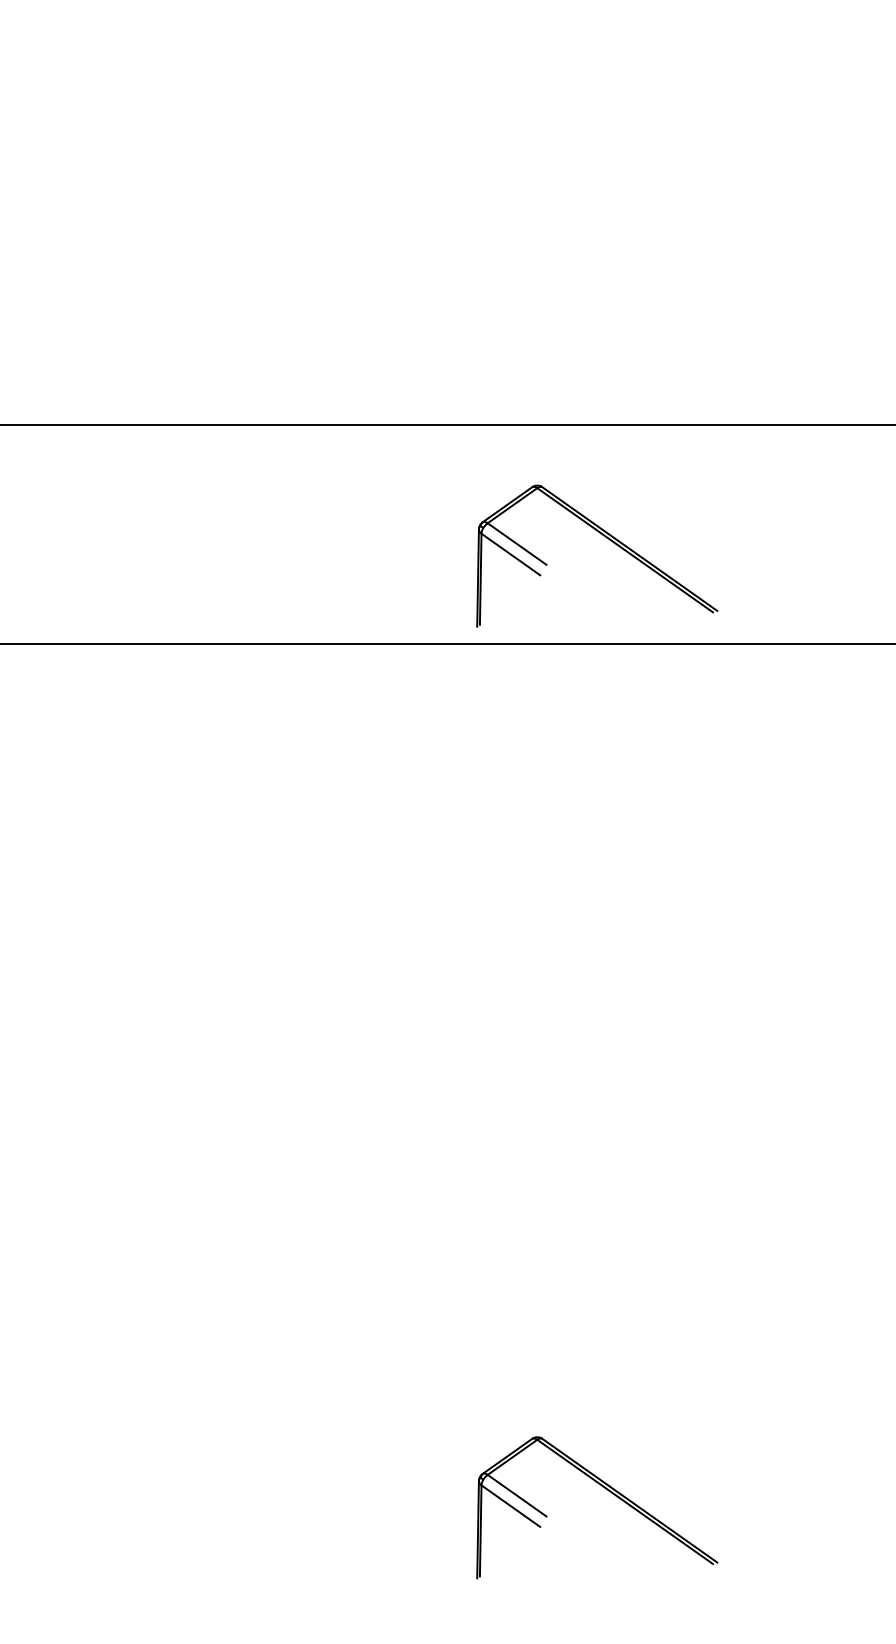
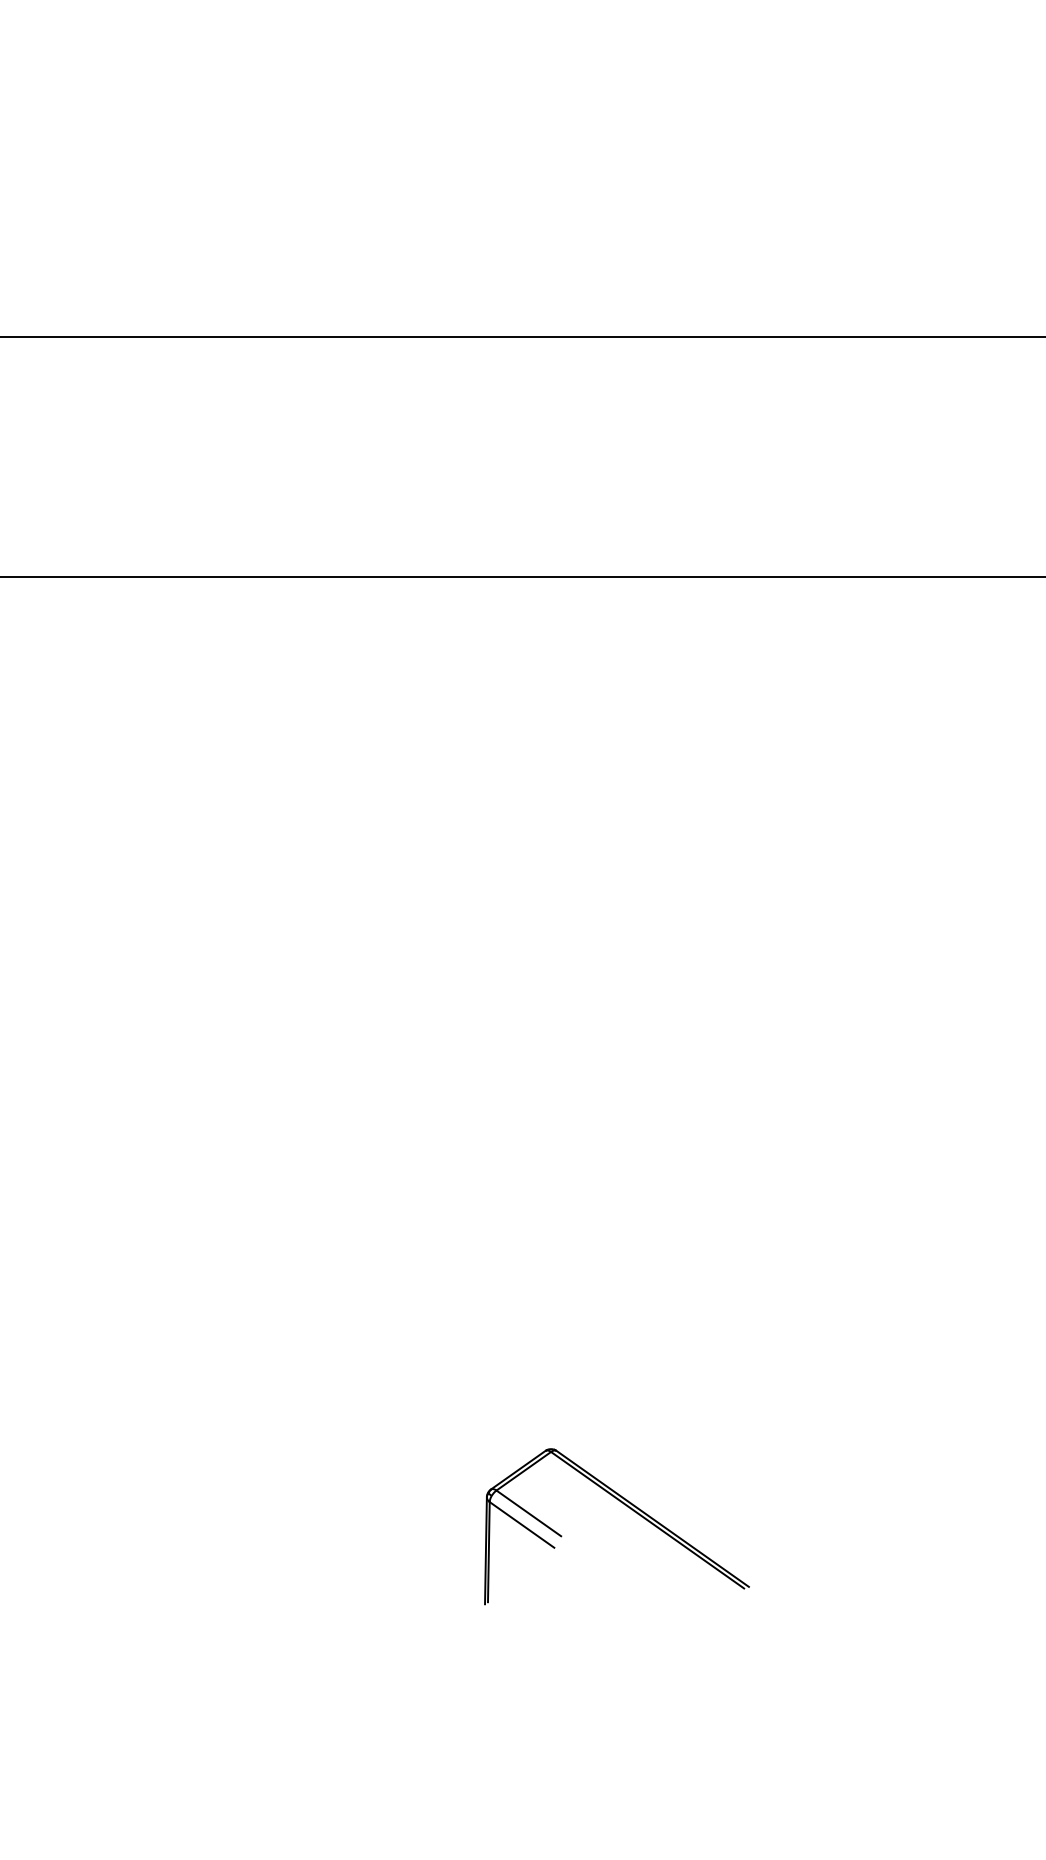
part: (606, 538) -> (627, 461), removed

